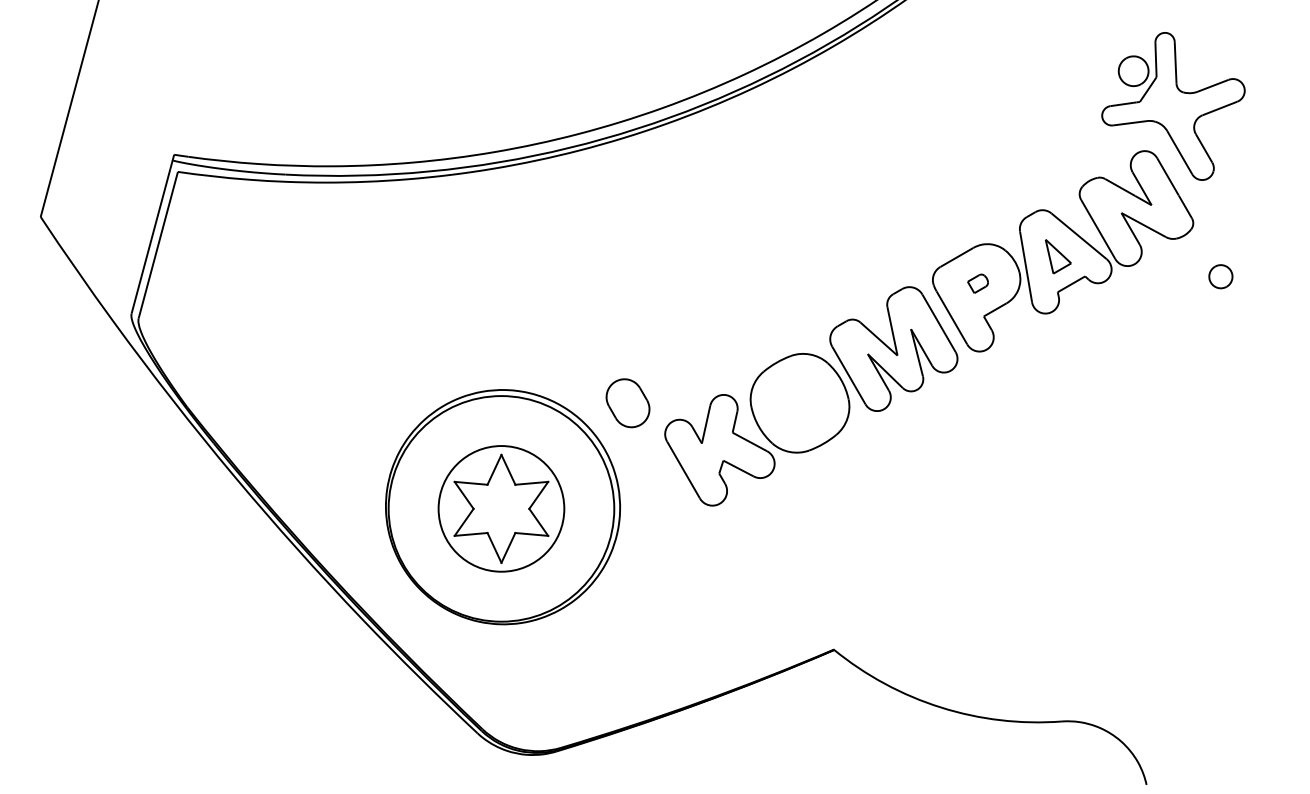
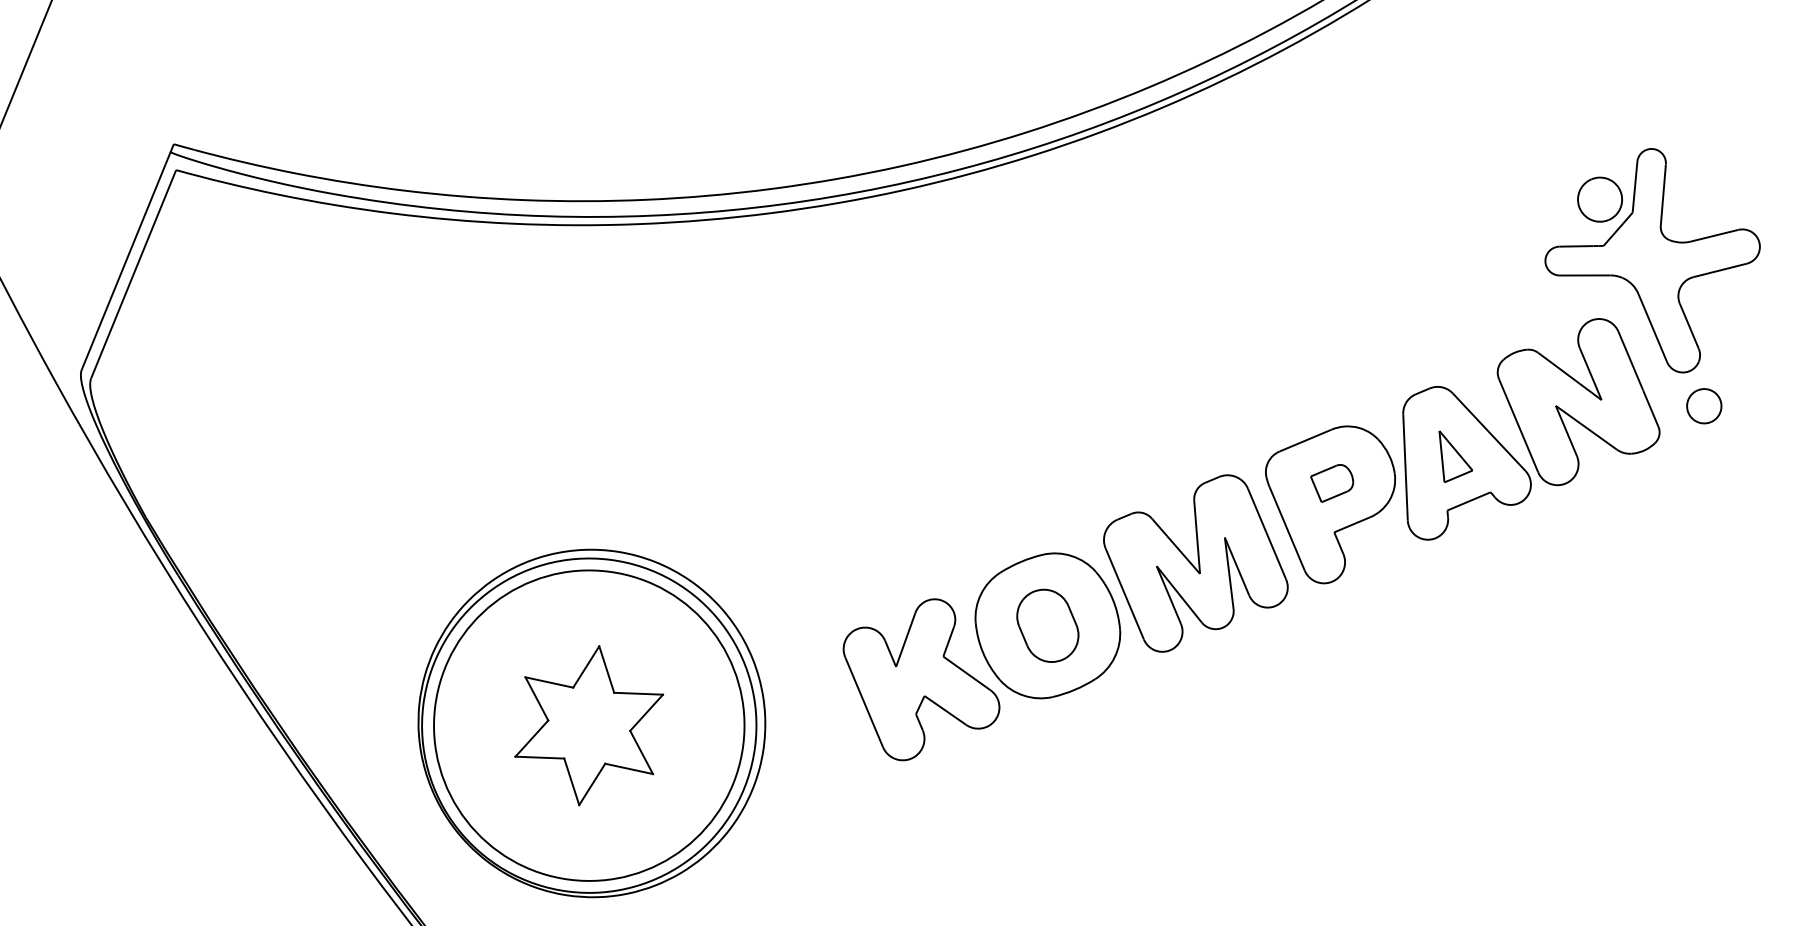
part: (1220, 276) -> (1703, 405), moved
part: (977, 283) -> (1331, 482), size x1.43
part: (627, 403) -> (1047, 626), moved
circle: (501, 508) -> (589, 725), size x1.67

